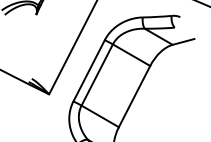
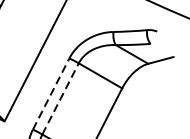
line: (89, 70) -> (51, 93), solid -> dashed
line: (97, 74) -> (60, 98), solid -> dashed

